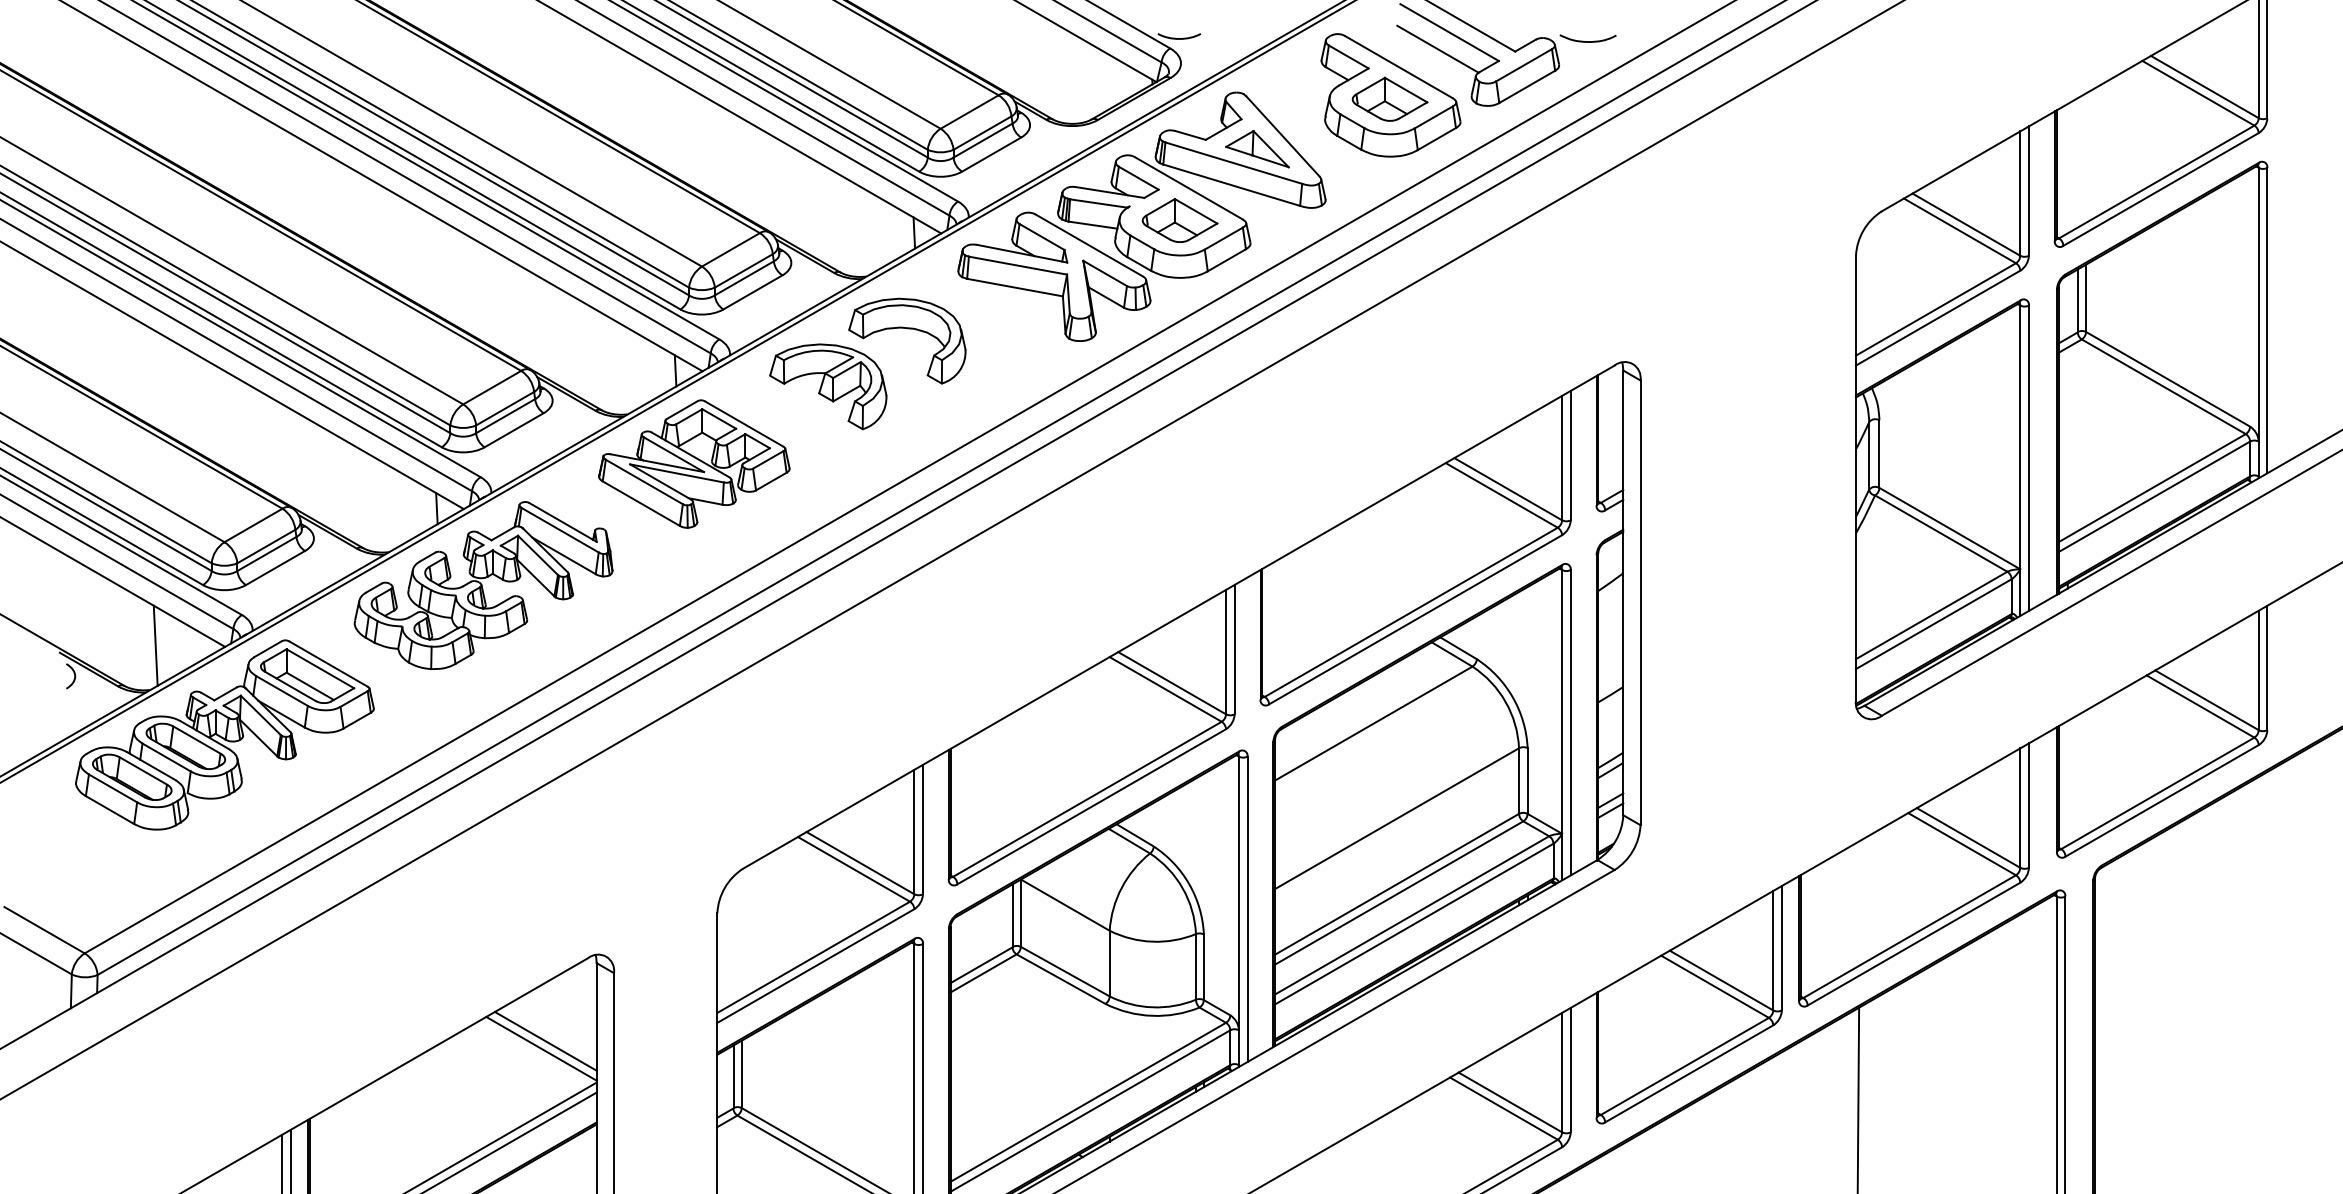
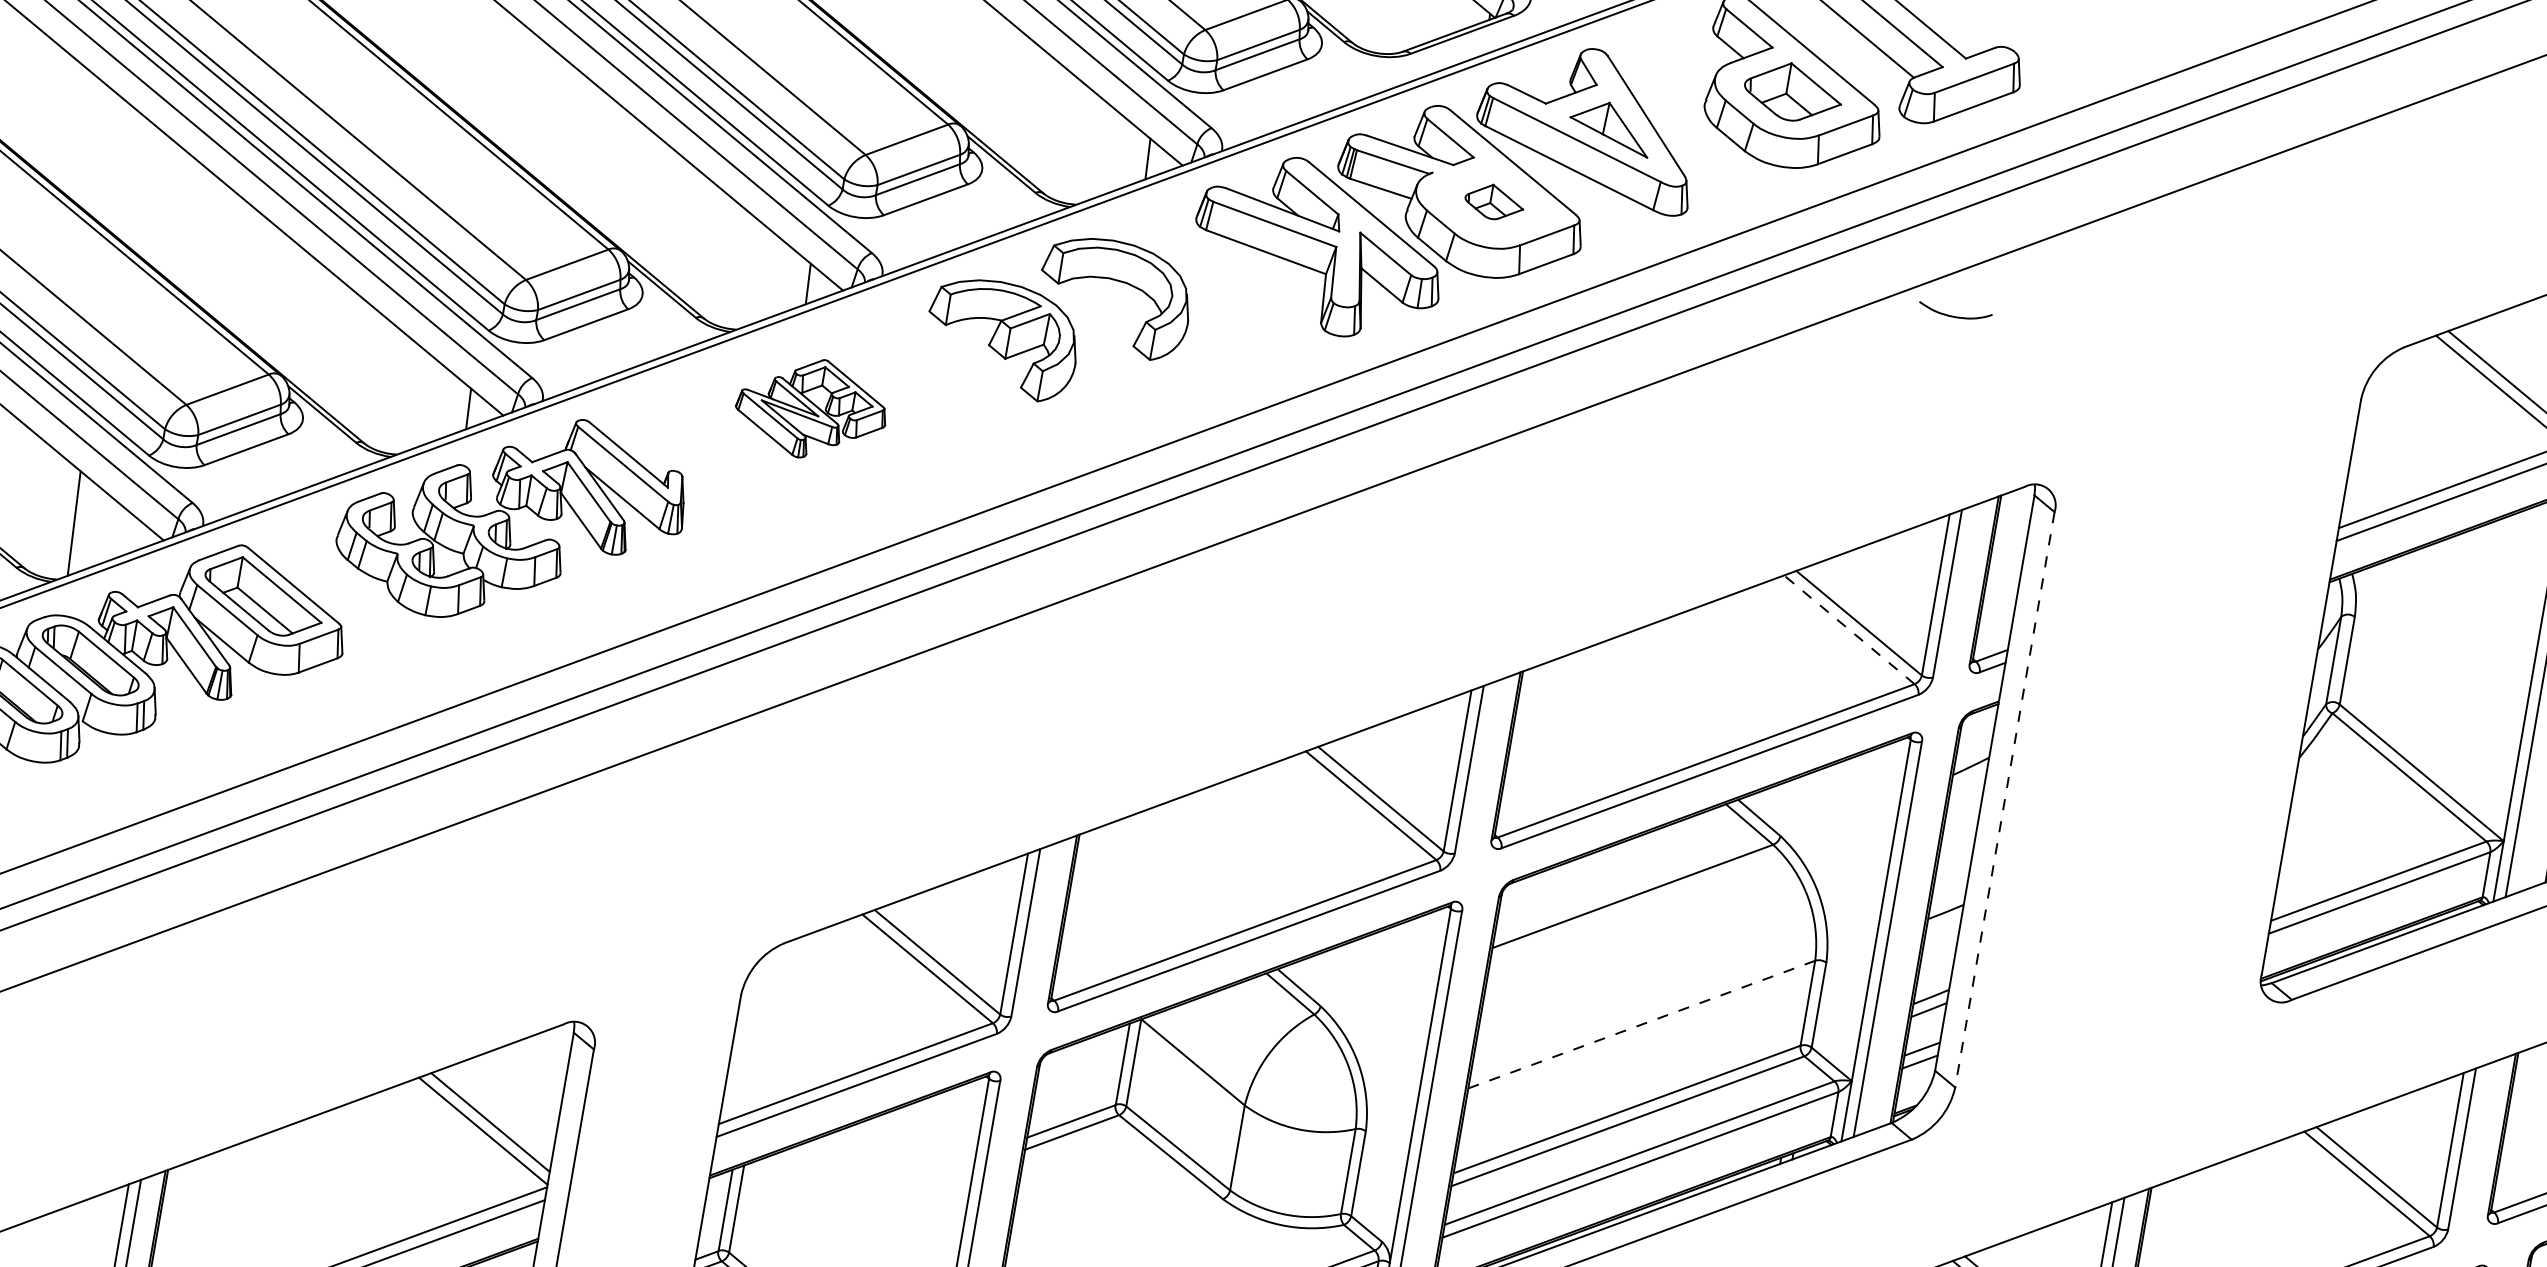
curve: (1587, 41) -> (1953, 316), moved
part: (1179, 220) -> (1493, 202), size x0.6
part: (694, 463) -> (812, 408), size x0.6
line: (1501, 495) -> (1849, 629), solid -> dashed
line: (1640, 603) -> (2004, 800), solid -> dashed
line: (1397, 818) -> (1642, 1024), solid -> dashed

